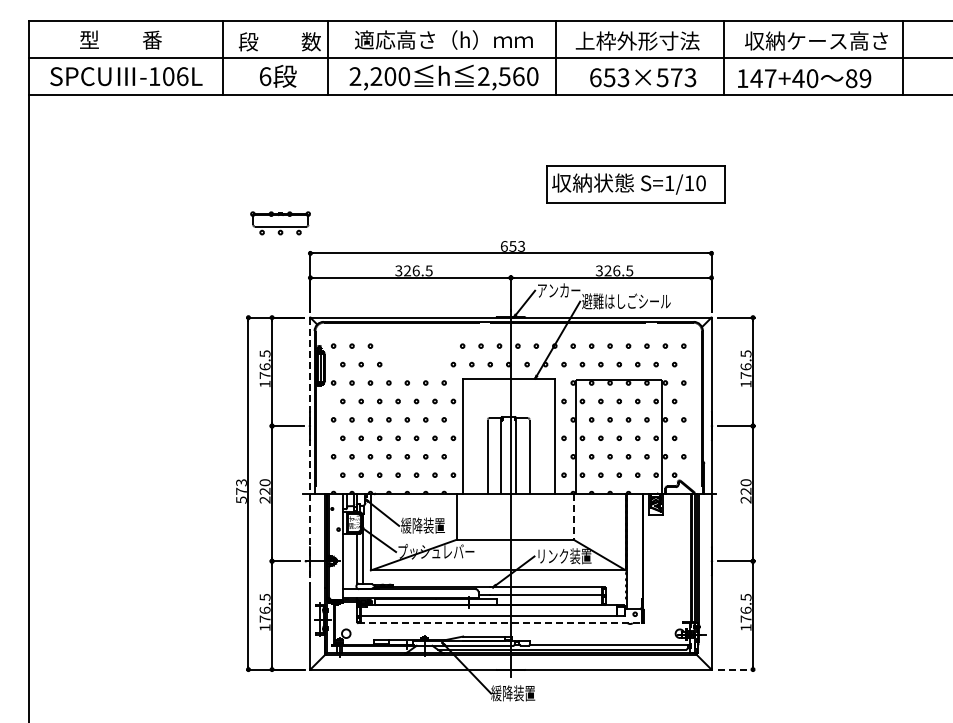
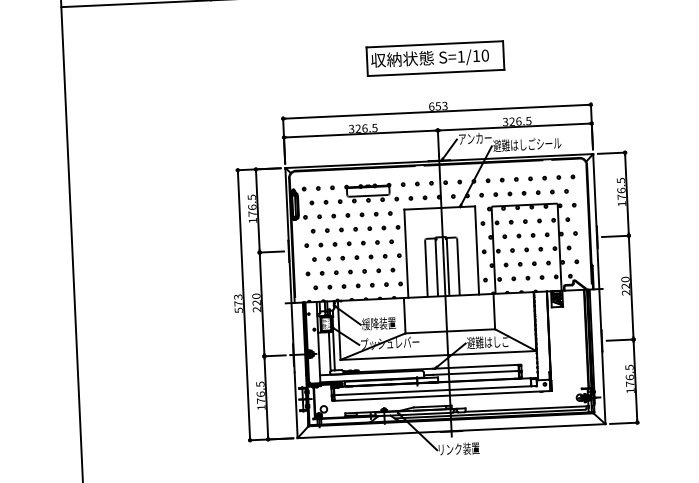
part: (635, 184) -> (435, 58), moved
part: (280, 223) -> (368, 193), moved
line: (310, 451) -> (290, 270), dashed -> solid
line: (573, 517) -> (494, 312), dashed -> solid
text: (563, 556) -> (487, 342), リンク装置 -> 避難はしご
line: (500, 623) -> (441, 396), dashed -> solid
line: (736, 669) -> (624, 423), dashed -> solid
text: (518, 693) -> (458, 449), 緩降装置 -> リンク装置

